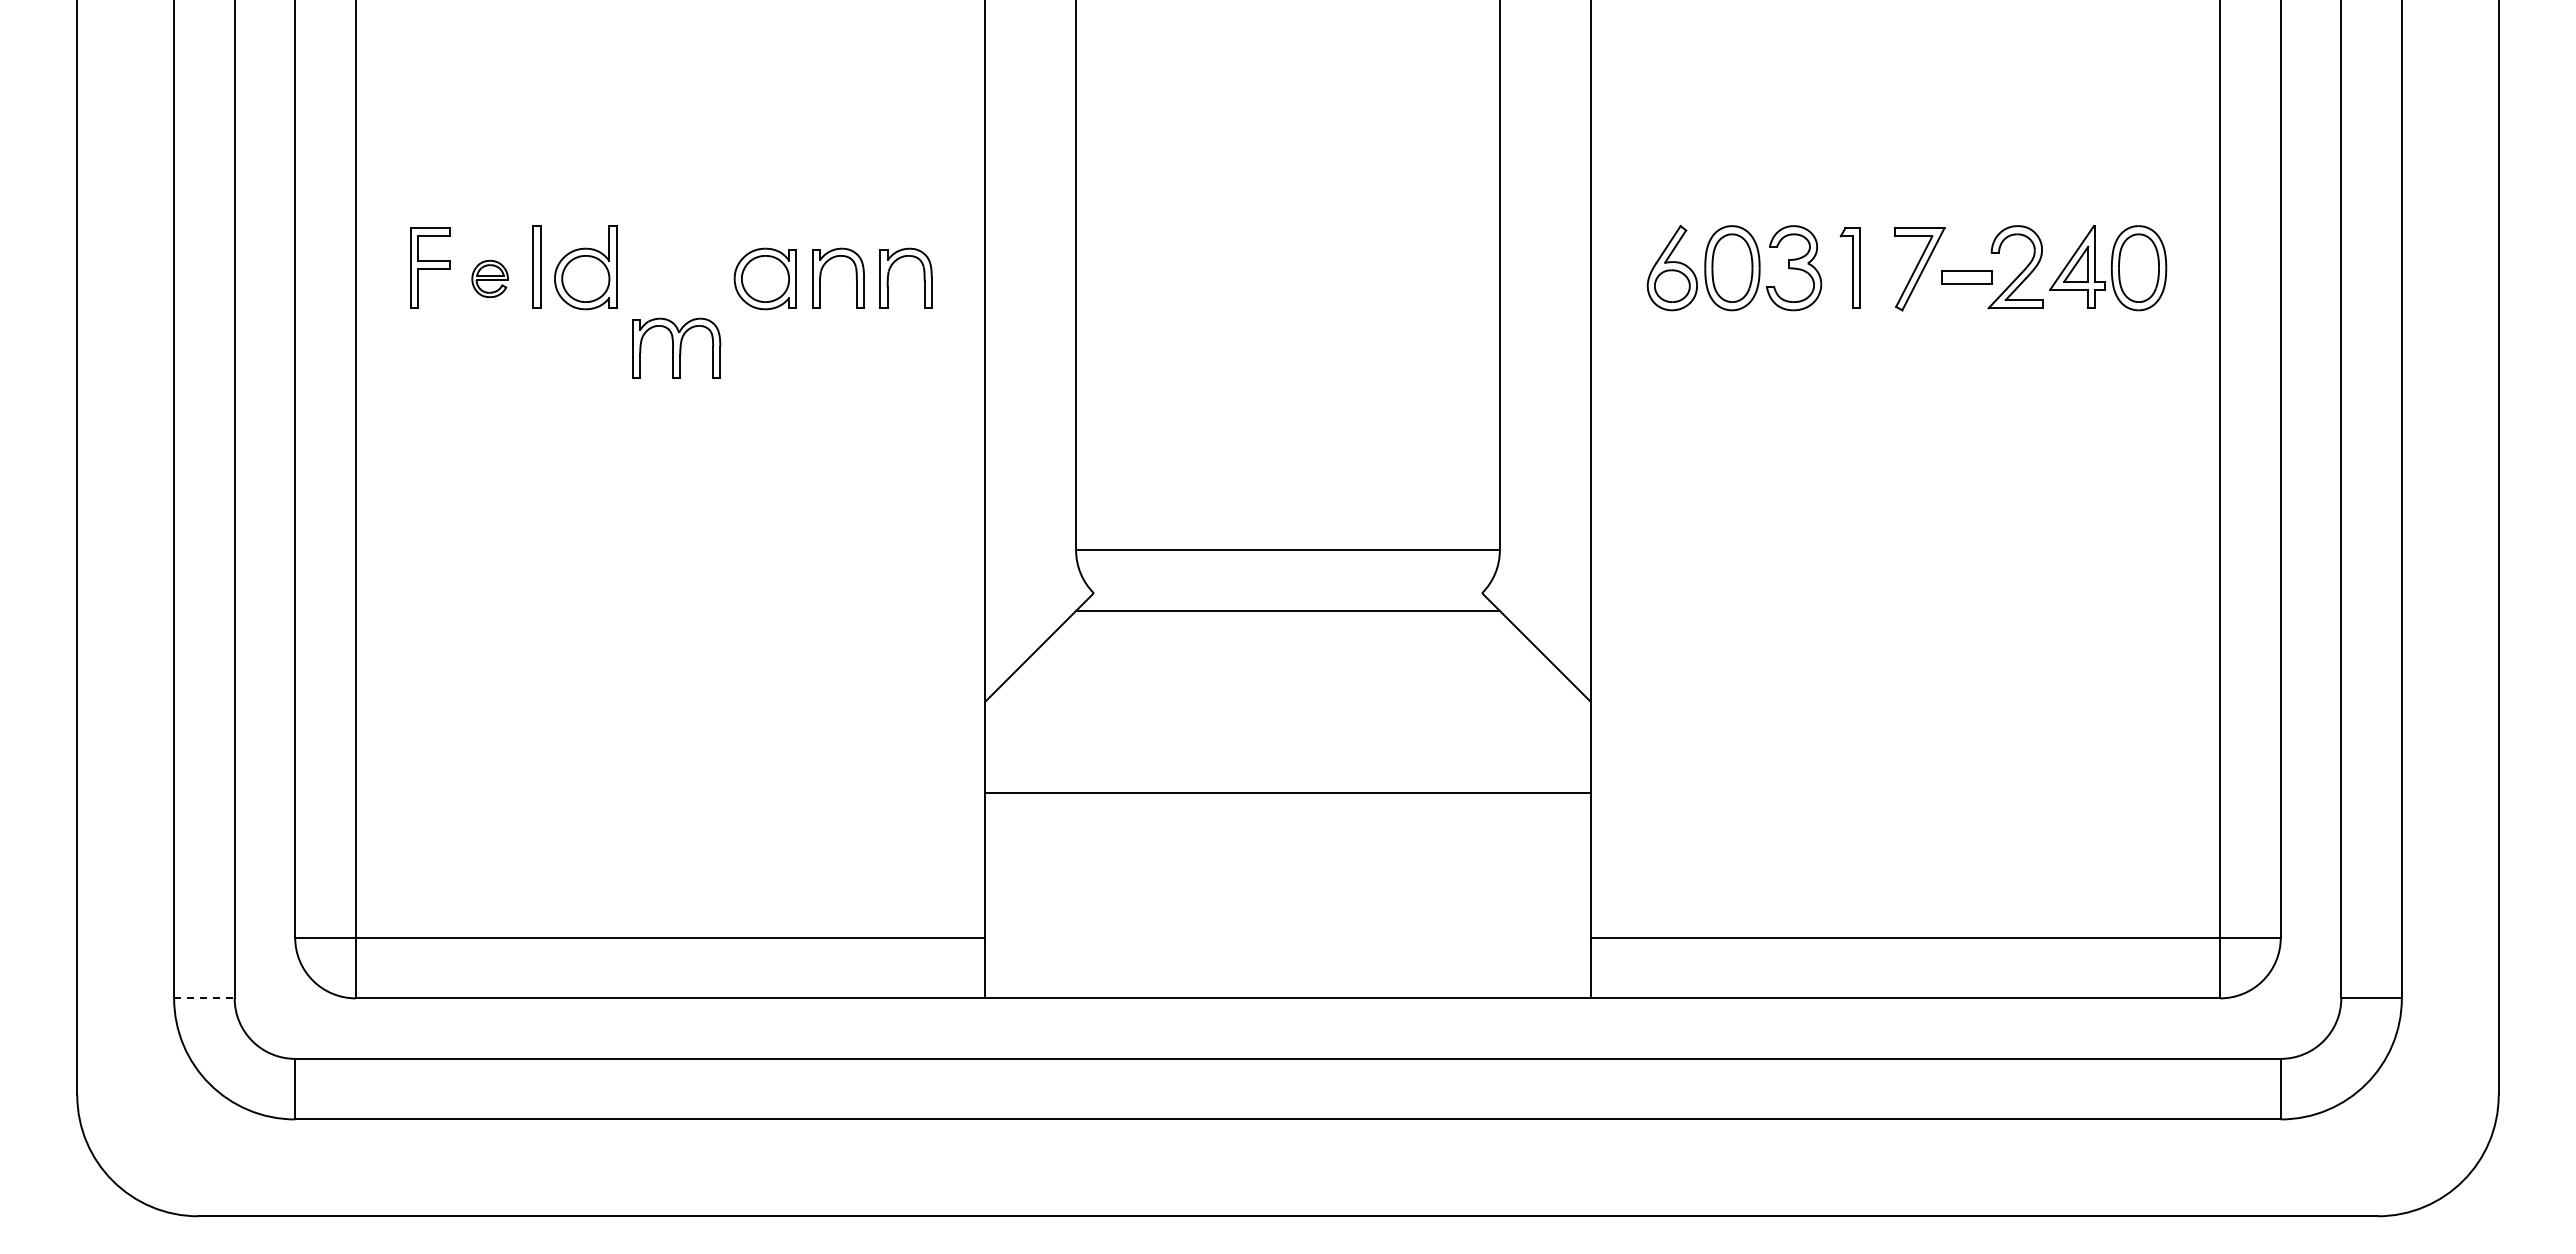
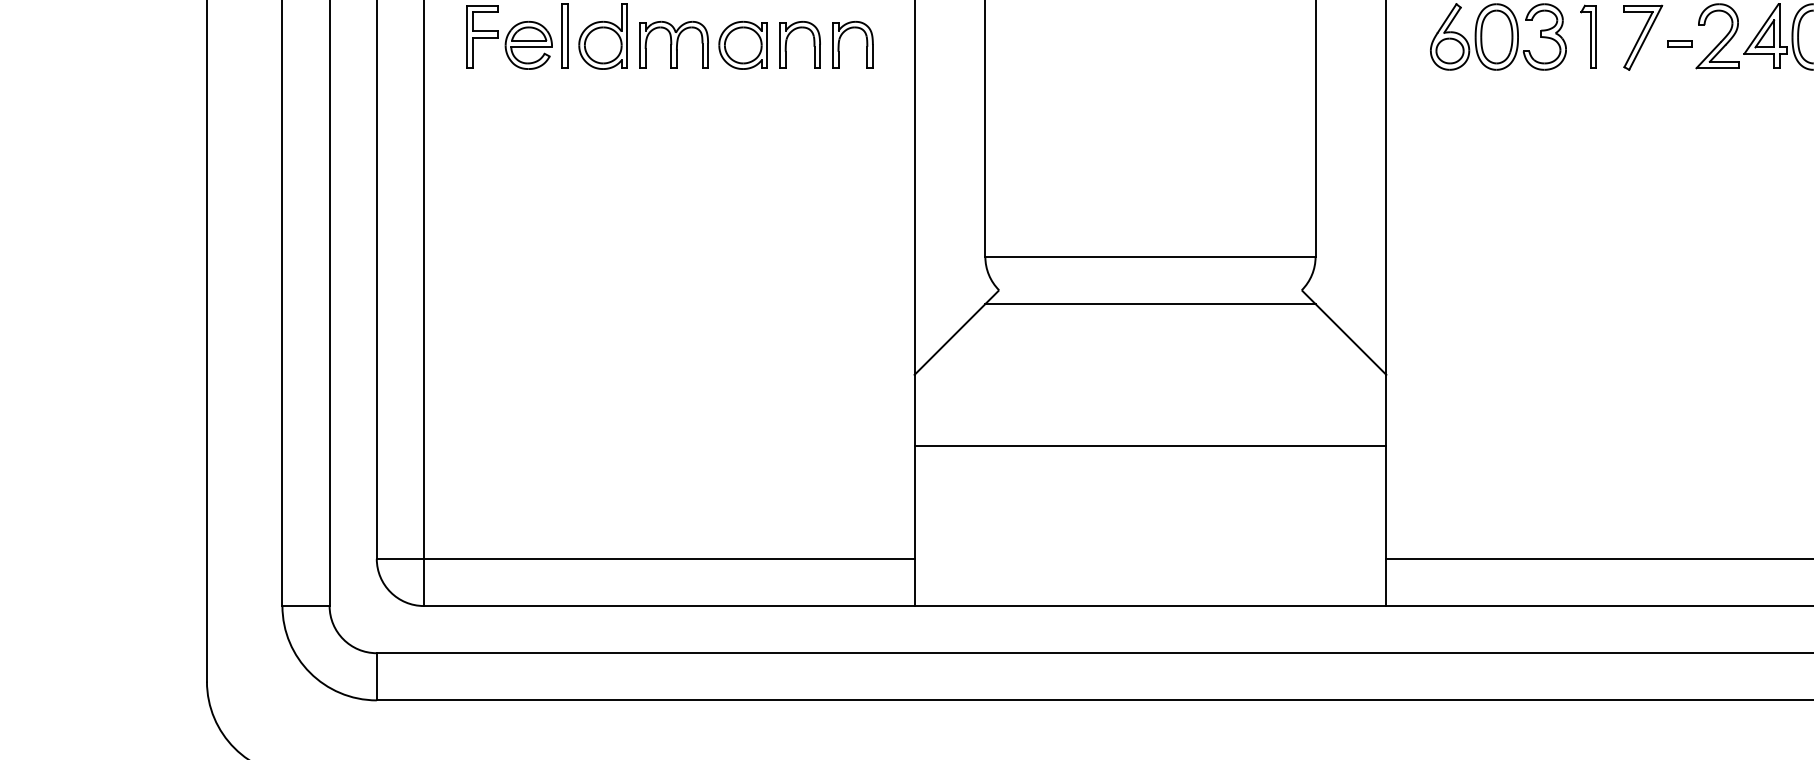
part: (1966, 277) -> (1679, 44), size x0.62
part: (489, 278) -> (528, 45), size x1.67
part: (676, 347) -> (673, 44), moved
line: (204, 998) -> (306, 606), dashed -> solid

